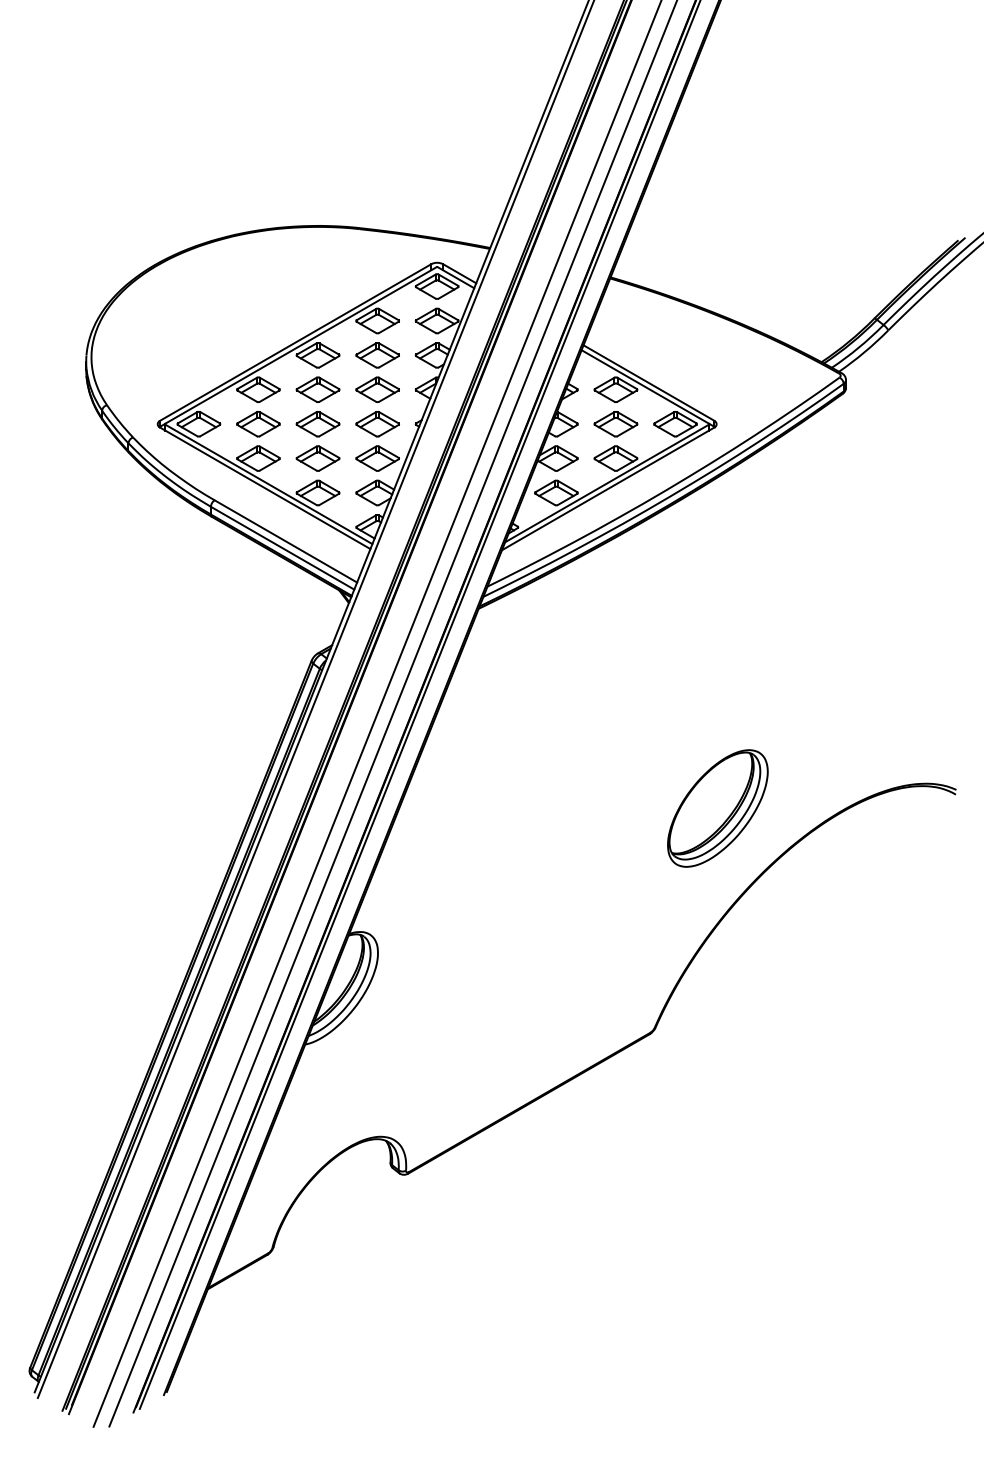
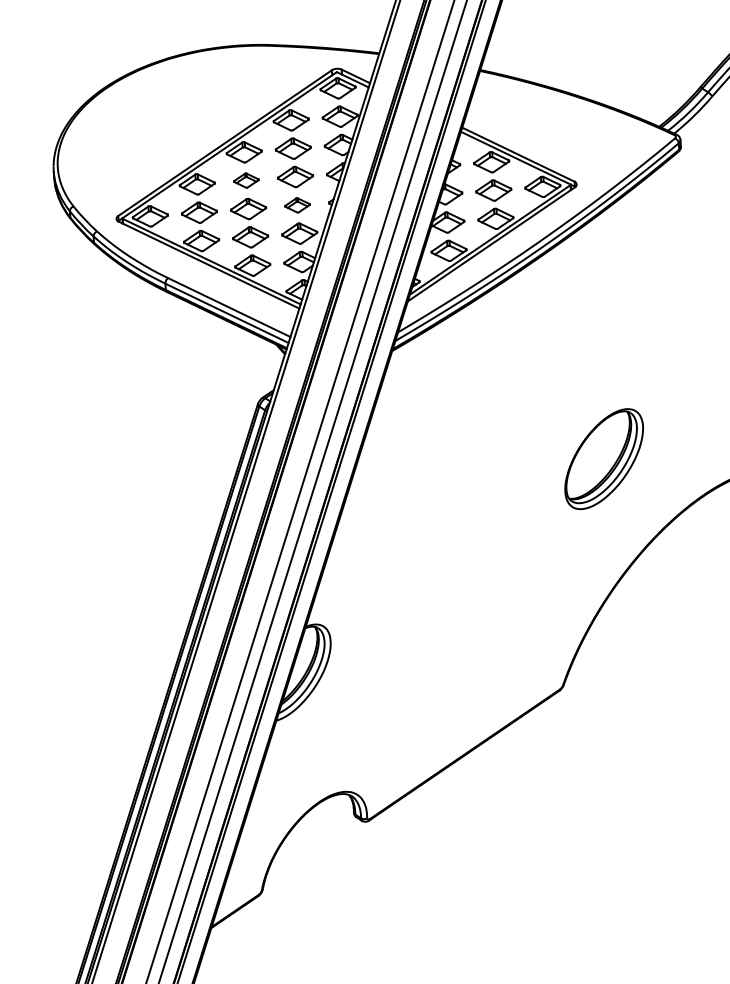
part: (317, 389) -> (245, 180), size x0.7
part: (377, 424) -> (297, 205), size x0.7
part: (717, 808) -> (603, 459), moved

